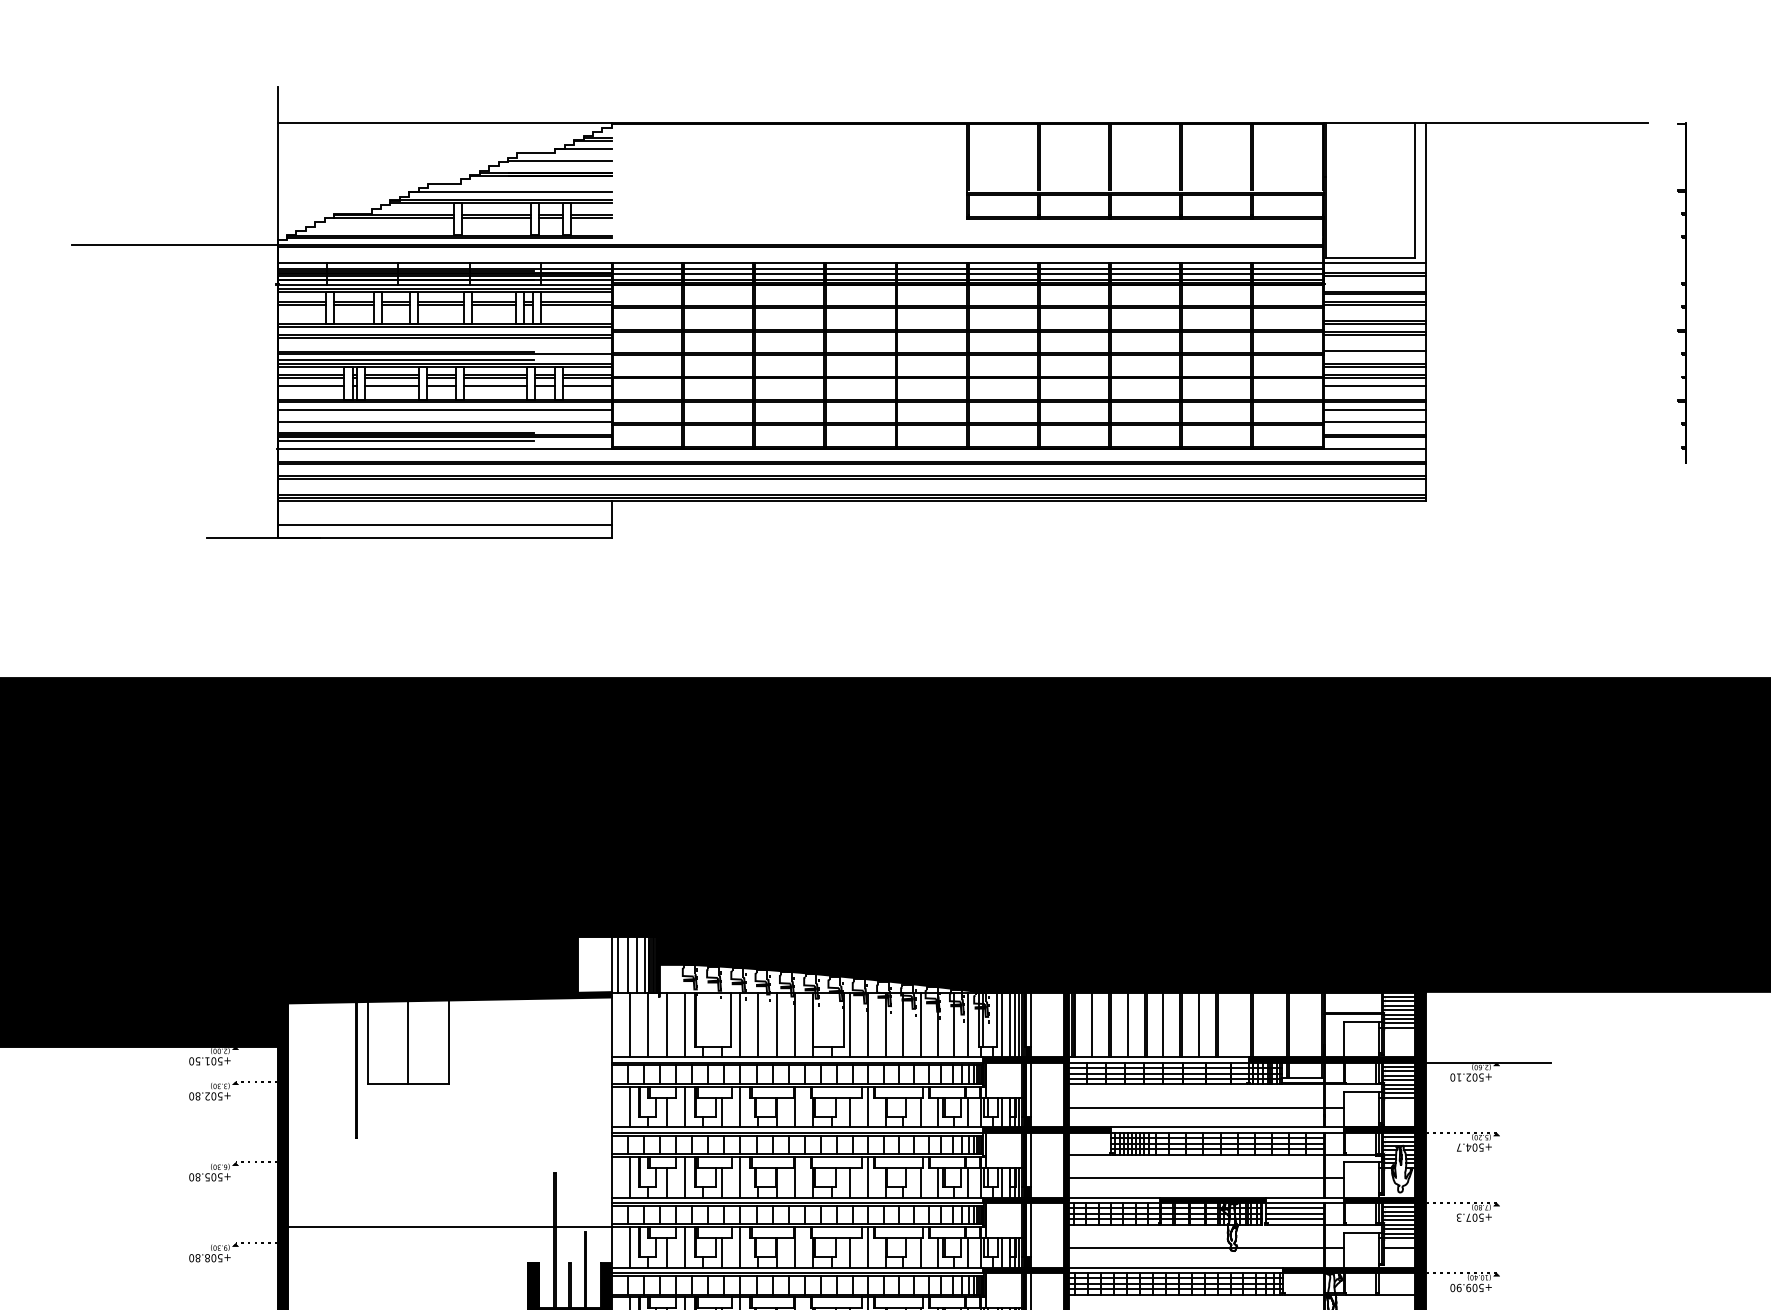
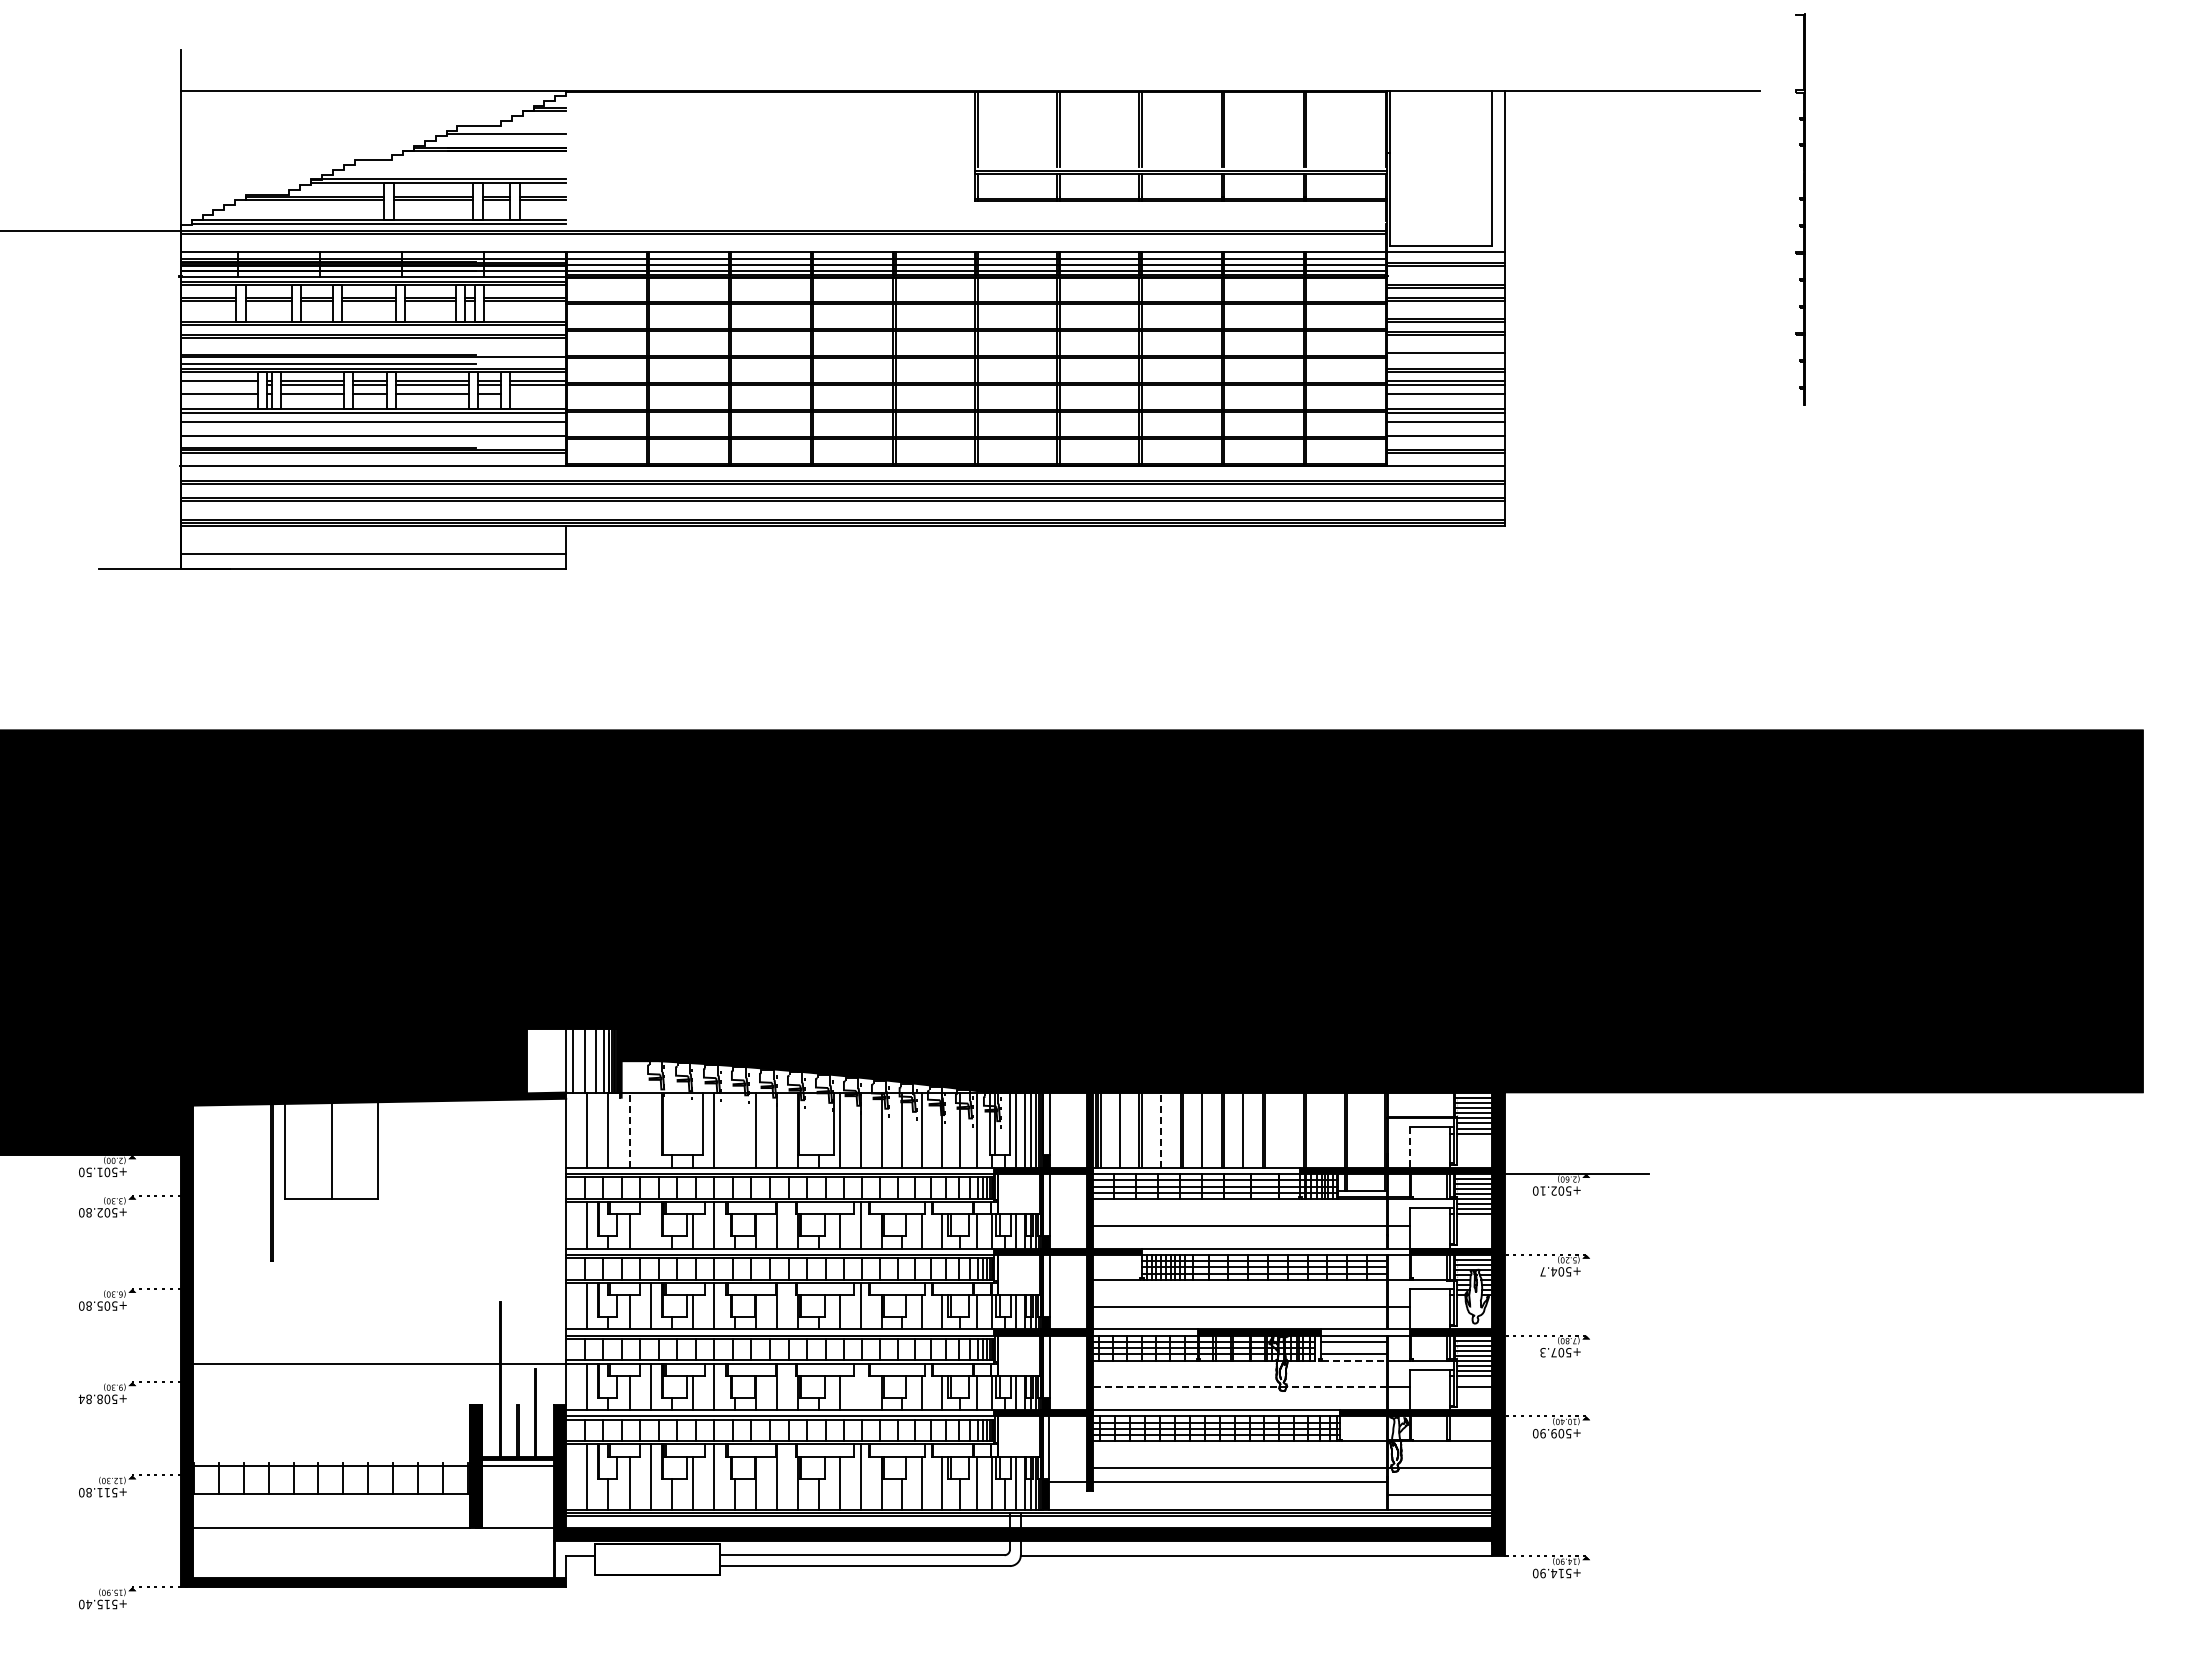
line: (583, 148) -> (533, 120), removed
line: (510, 192) -> (449, 170), removed
part: (1682, 292) -> (1800, 209), moved
line: (310, 377) -> (218, 384), removed
line: (587, 385) -> (538, 393), removed
line: (405, 441) -> (328, 457), removed
line: (666, 1024) -> (629, 1129), solid -> dashed
line: (1128, 1024) -> (1161, 1129), solid -> dashed
line: (684, 1025) -> (650, 1130), removed
line: (758, 1025) -> (735, 1130), removed
line: (1343, 1040) -> (1409, 1148), solid -> dashed
line: (684, 1106) -> (650, 1224), removed
line: (1294, 1214) -> (1353, 1348), removed
line: (1295, 1224) -> (1354, 1360), solid -> dashed
line: (867, 1247) -> (861, 1386), removed
line: (1195, 1247) -> (1239, 1387), solid -> dashed
text: (191, 1258) -> (81, 1399), +508.80 -> +508.84

